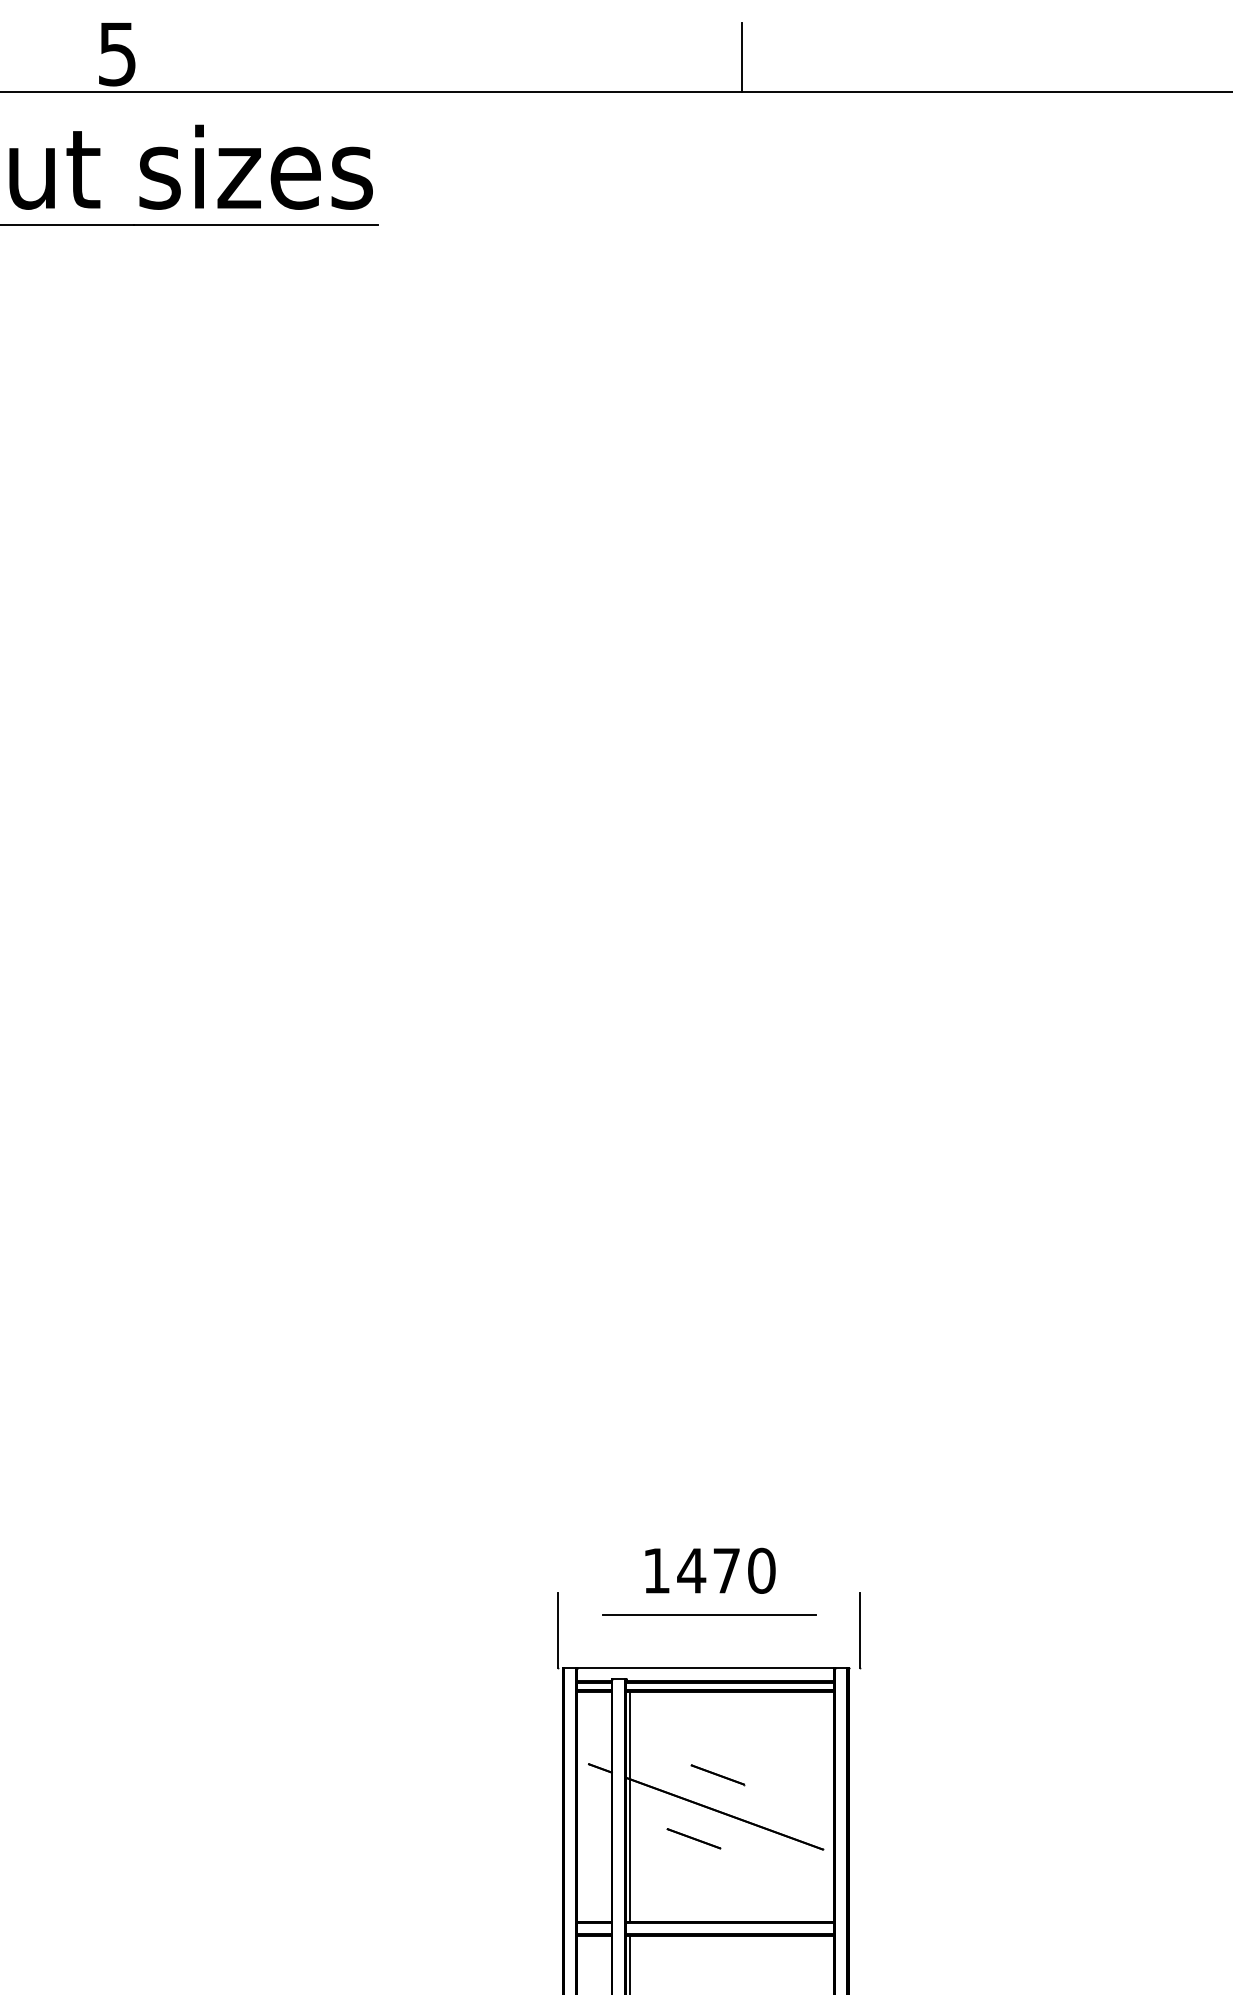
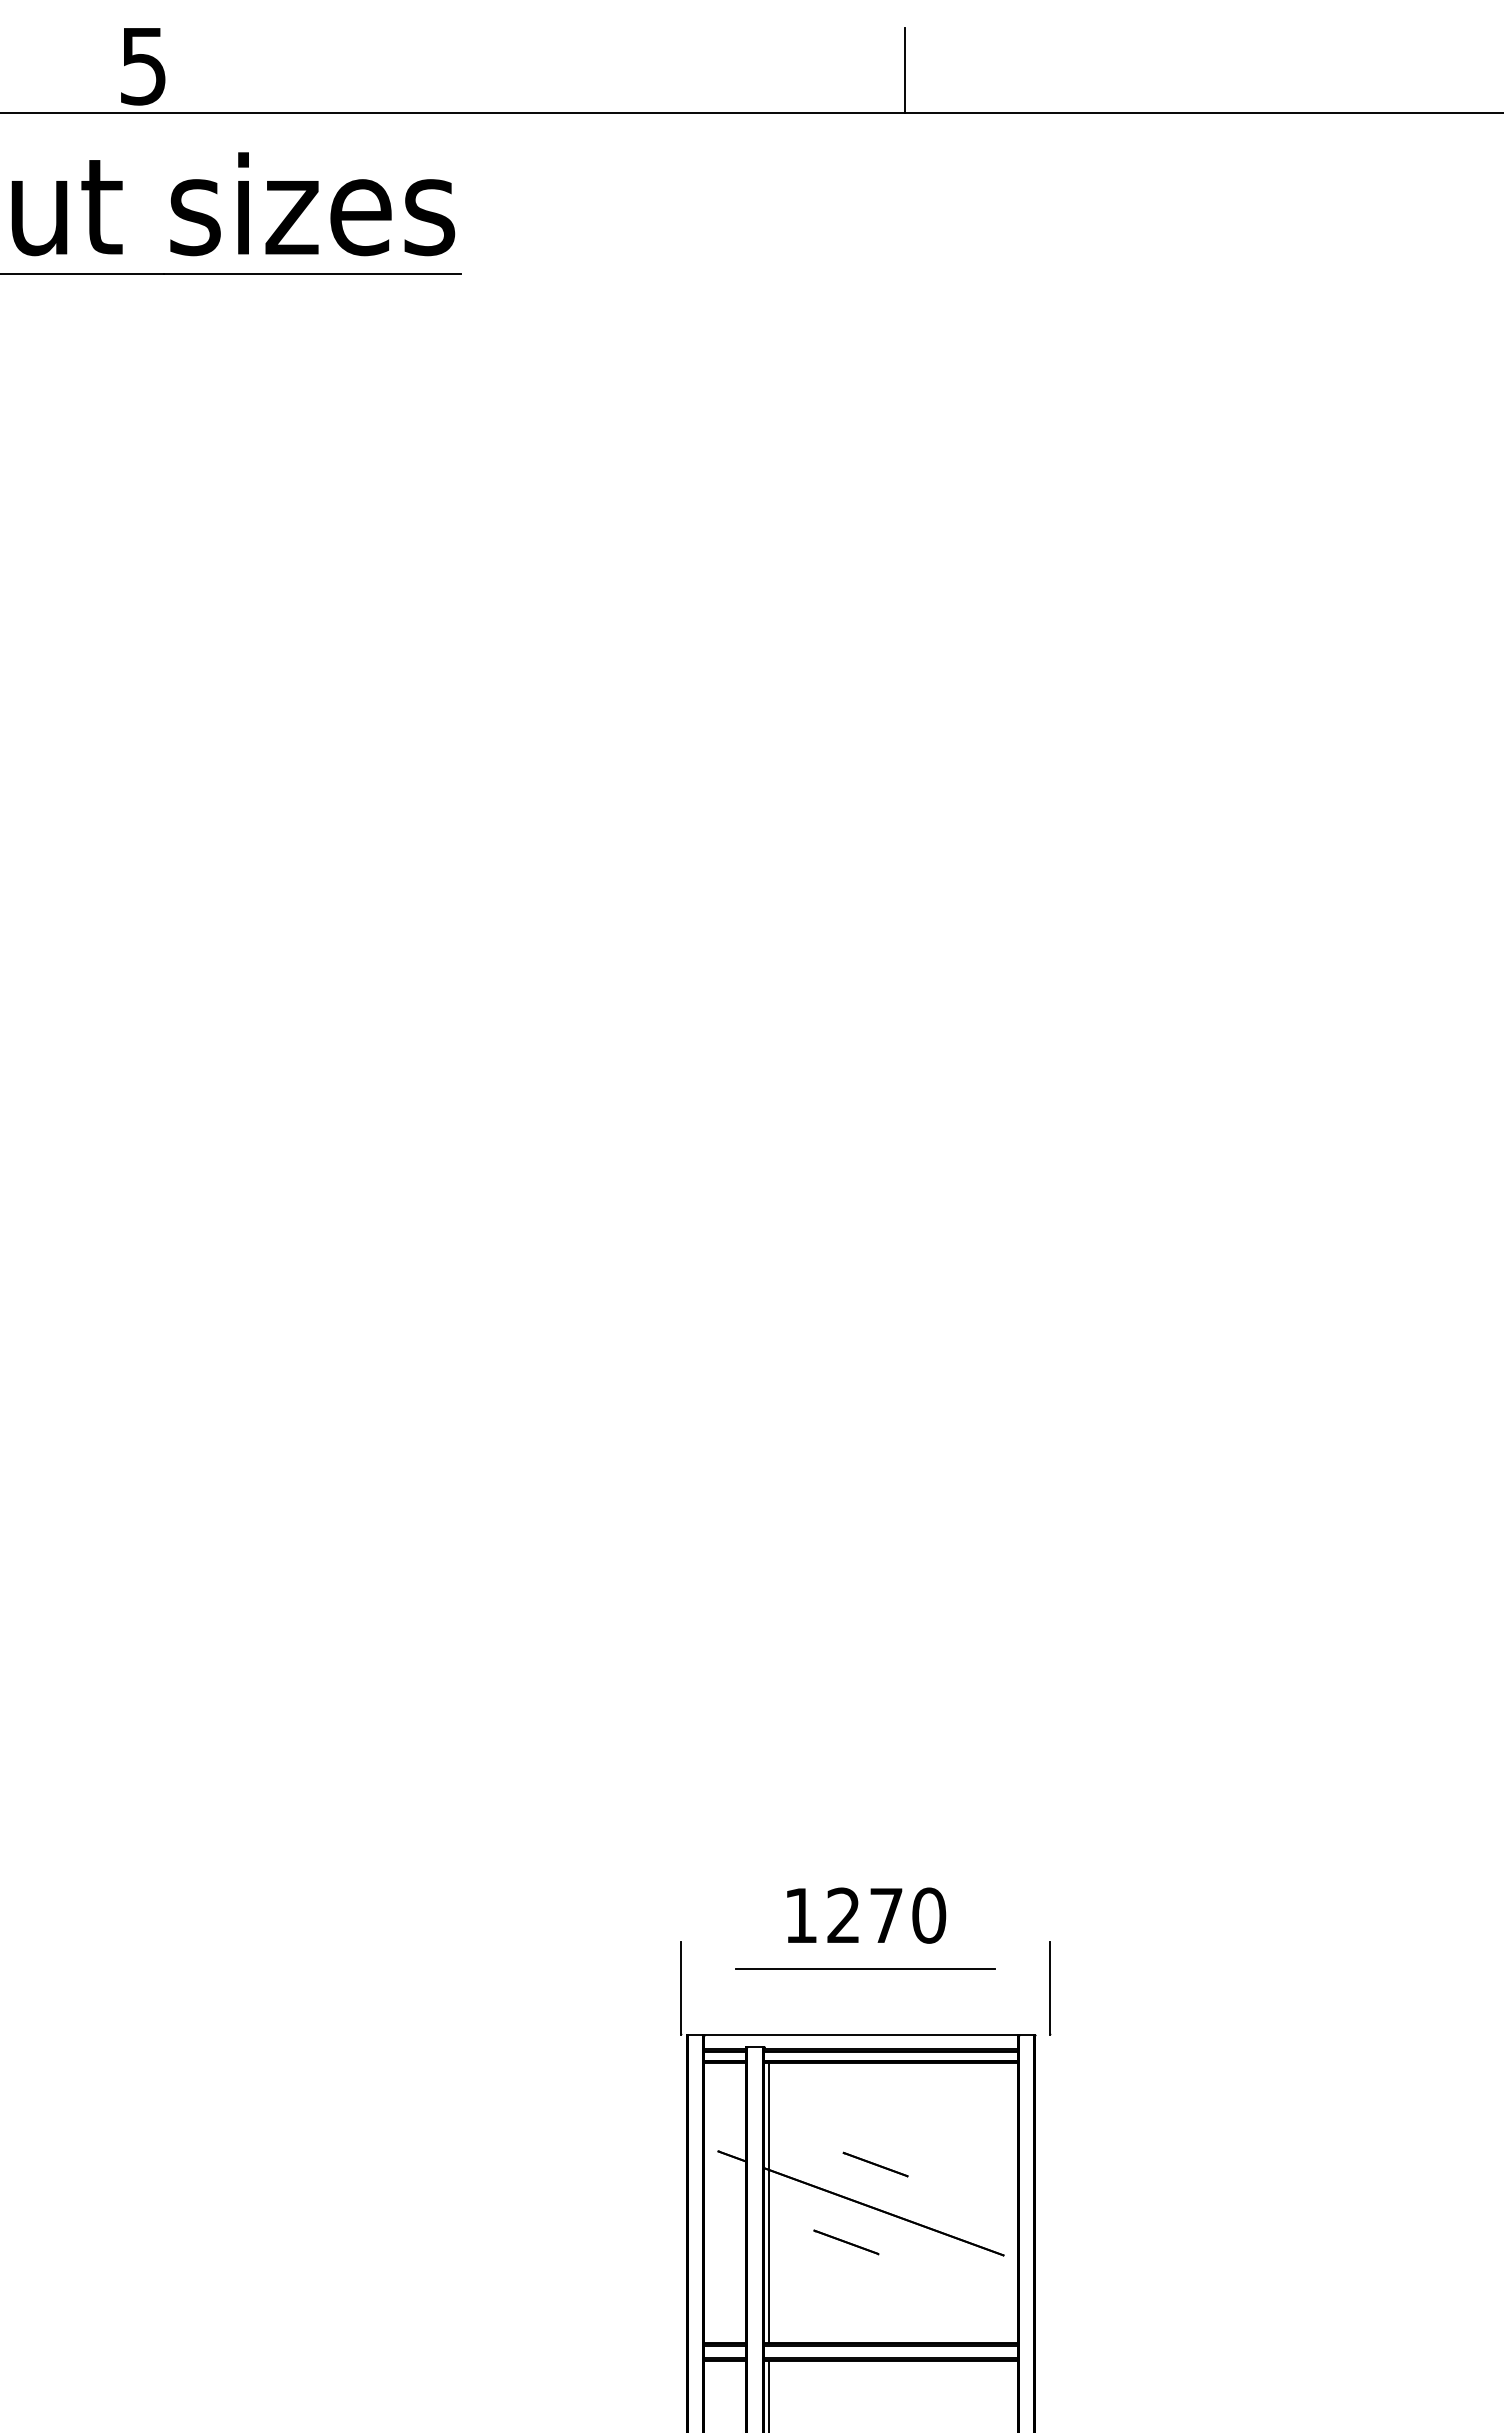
text: (691, 1569) -> (843, 1914), 1470 -> 1270

